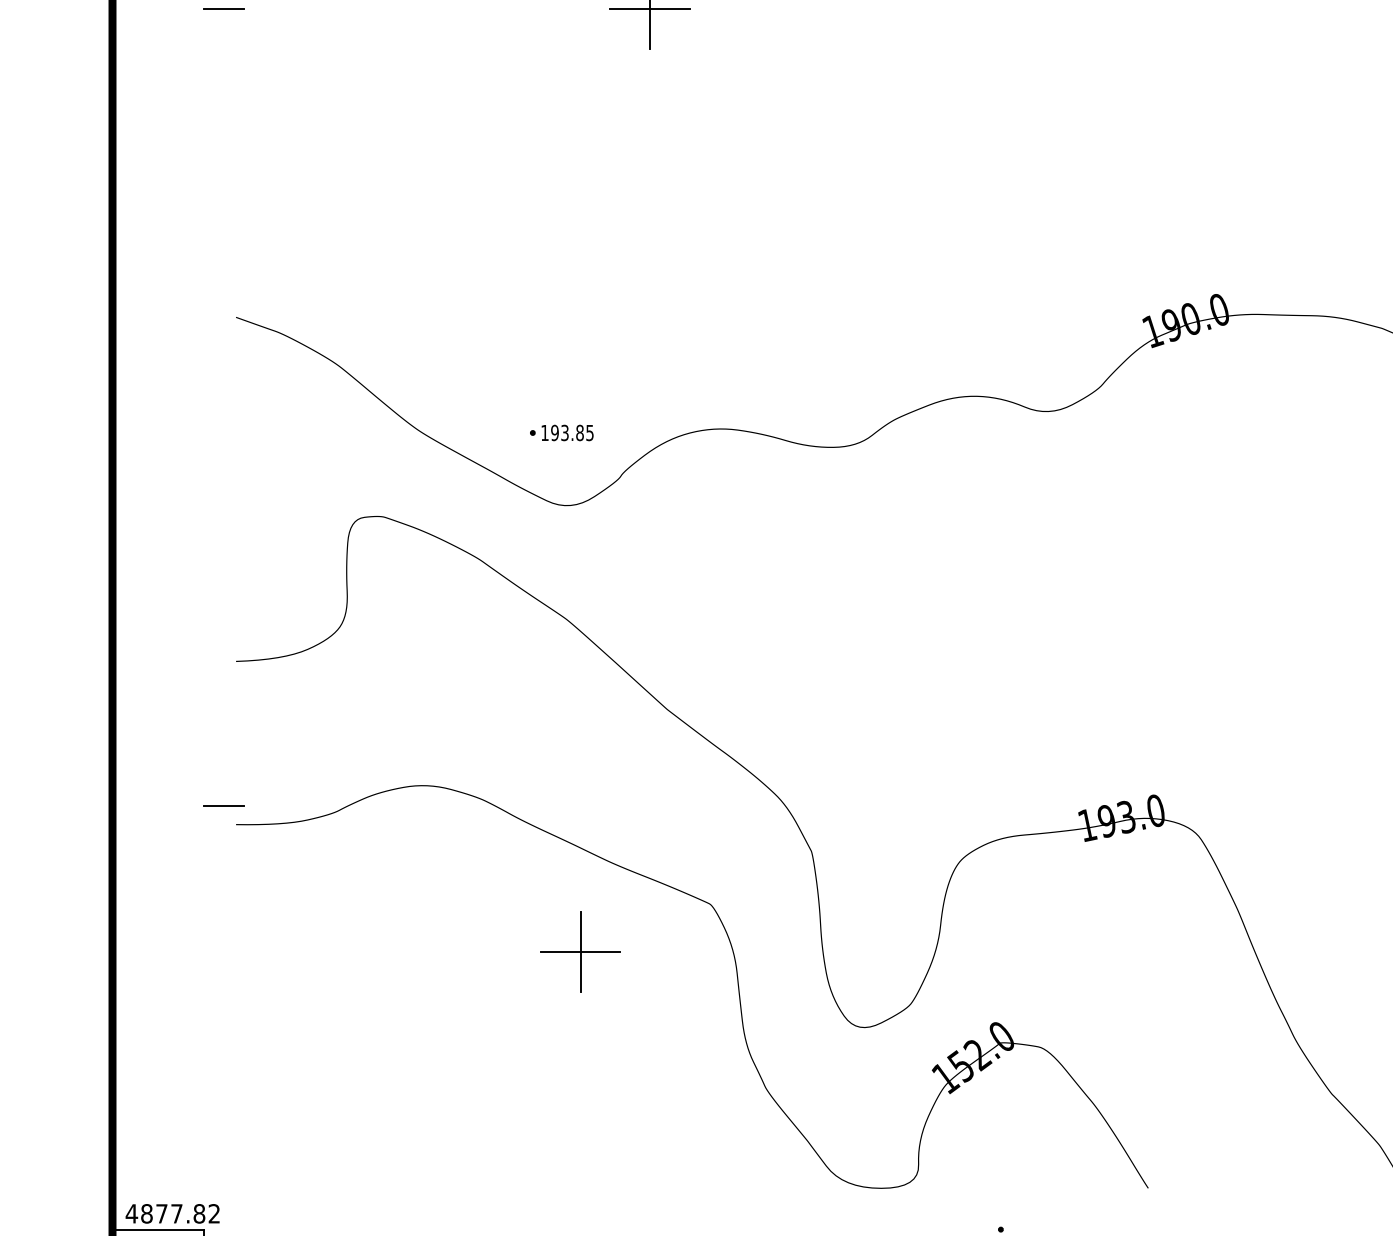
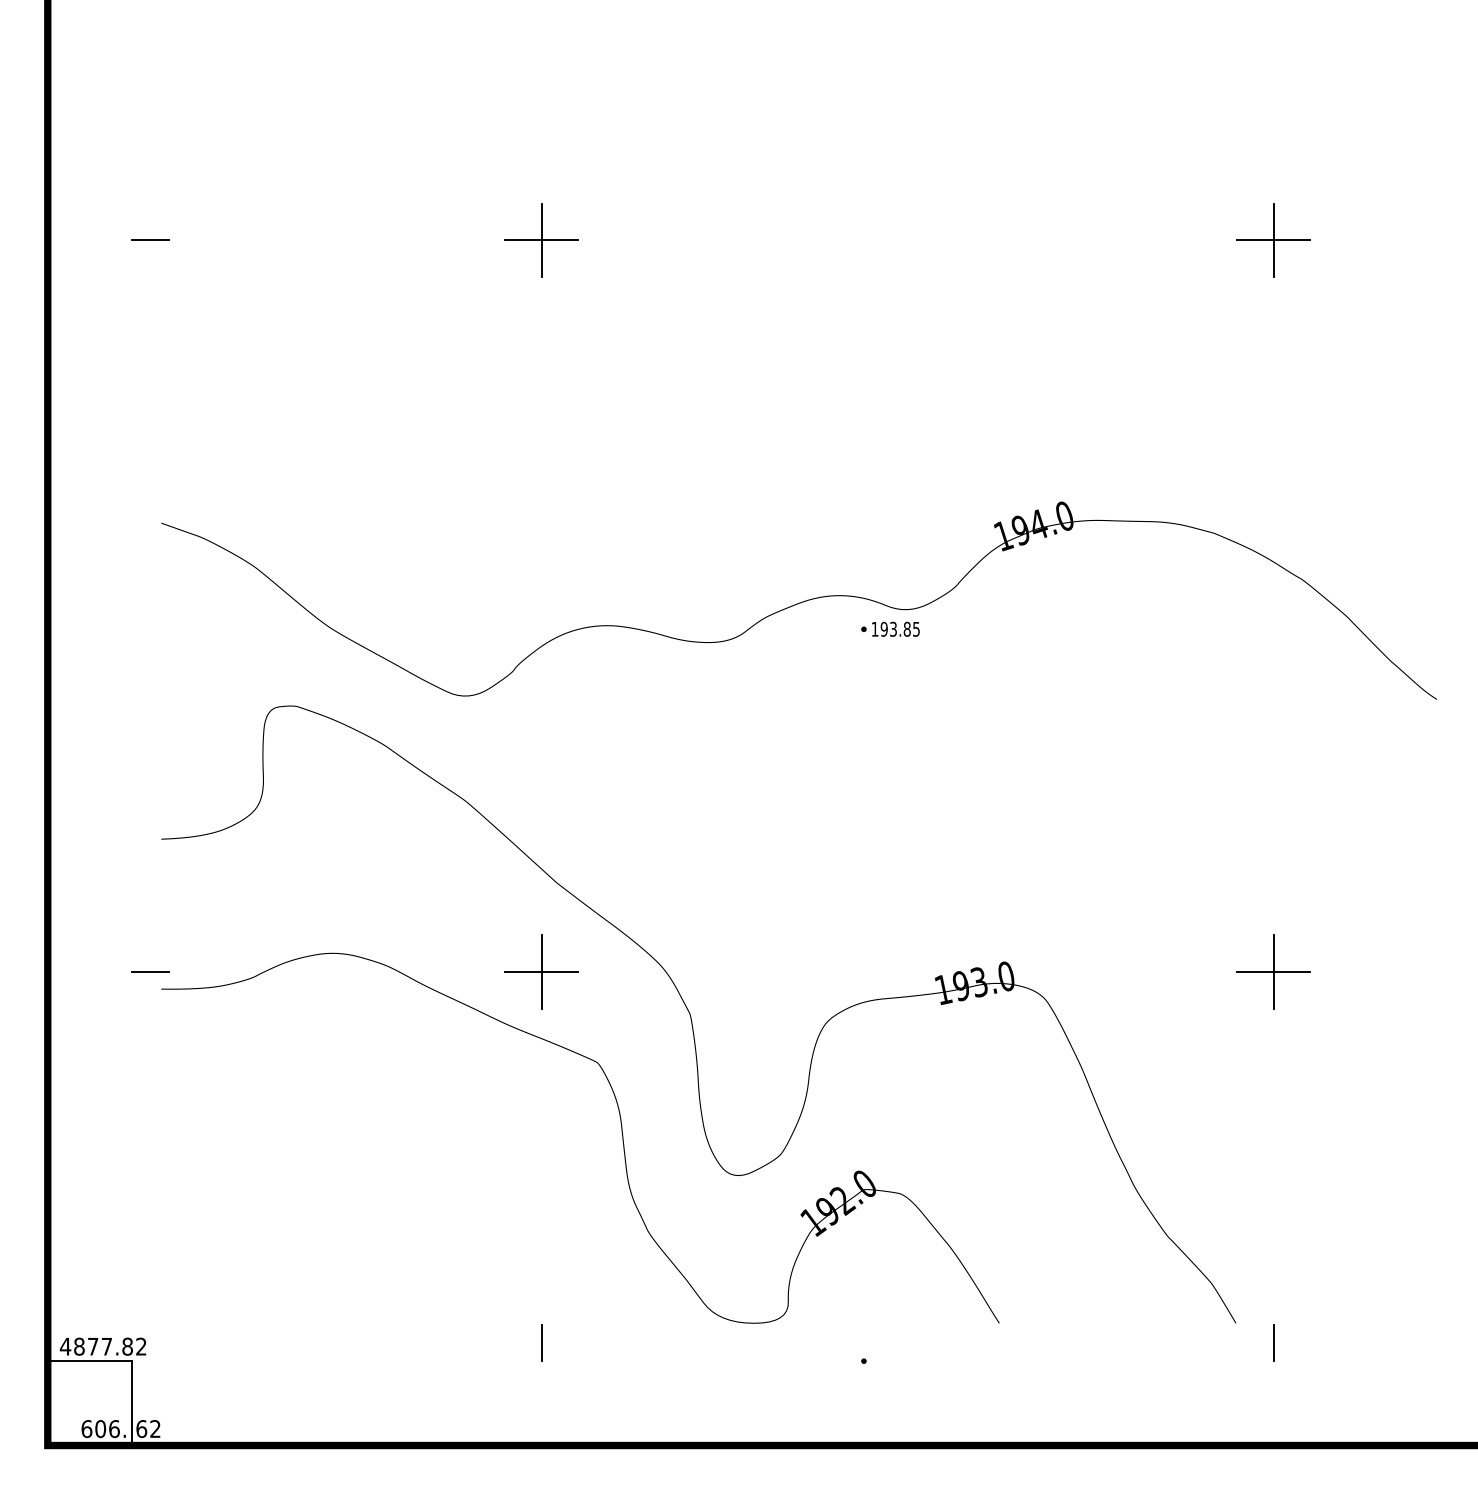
text: (1190, 318) -> (1038, 524), 190.0 -> 194.0
part: (561, 432) -> (890, 628), moved
part: (580, 951) -> (541, 971), moved
text: (960, 1066) -> (826, 1211), 152.0 -> 192.0
line: (649, 1209) -> (541, 1342), added

